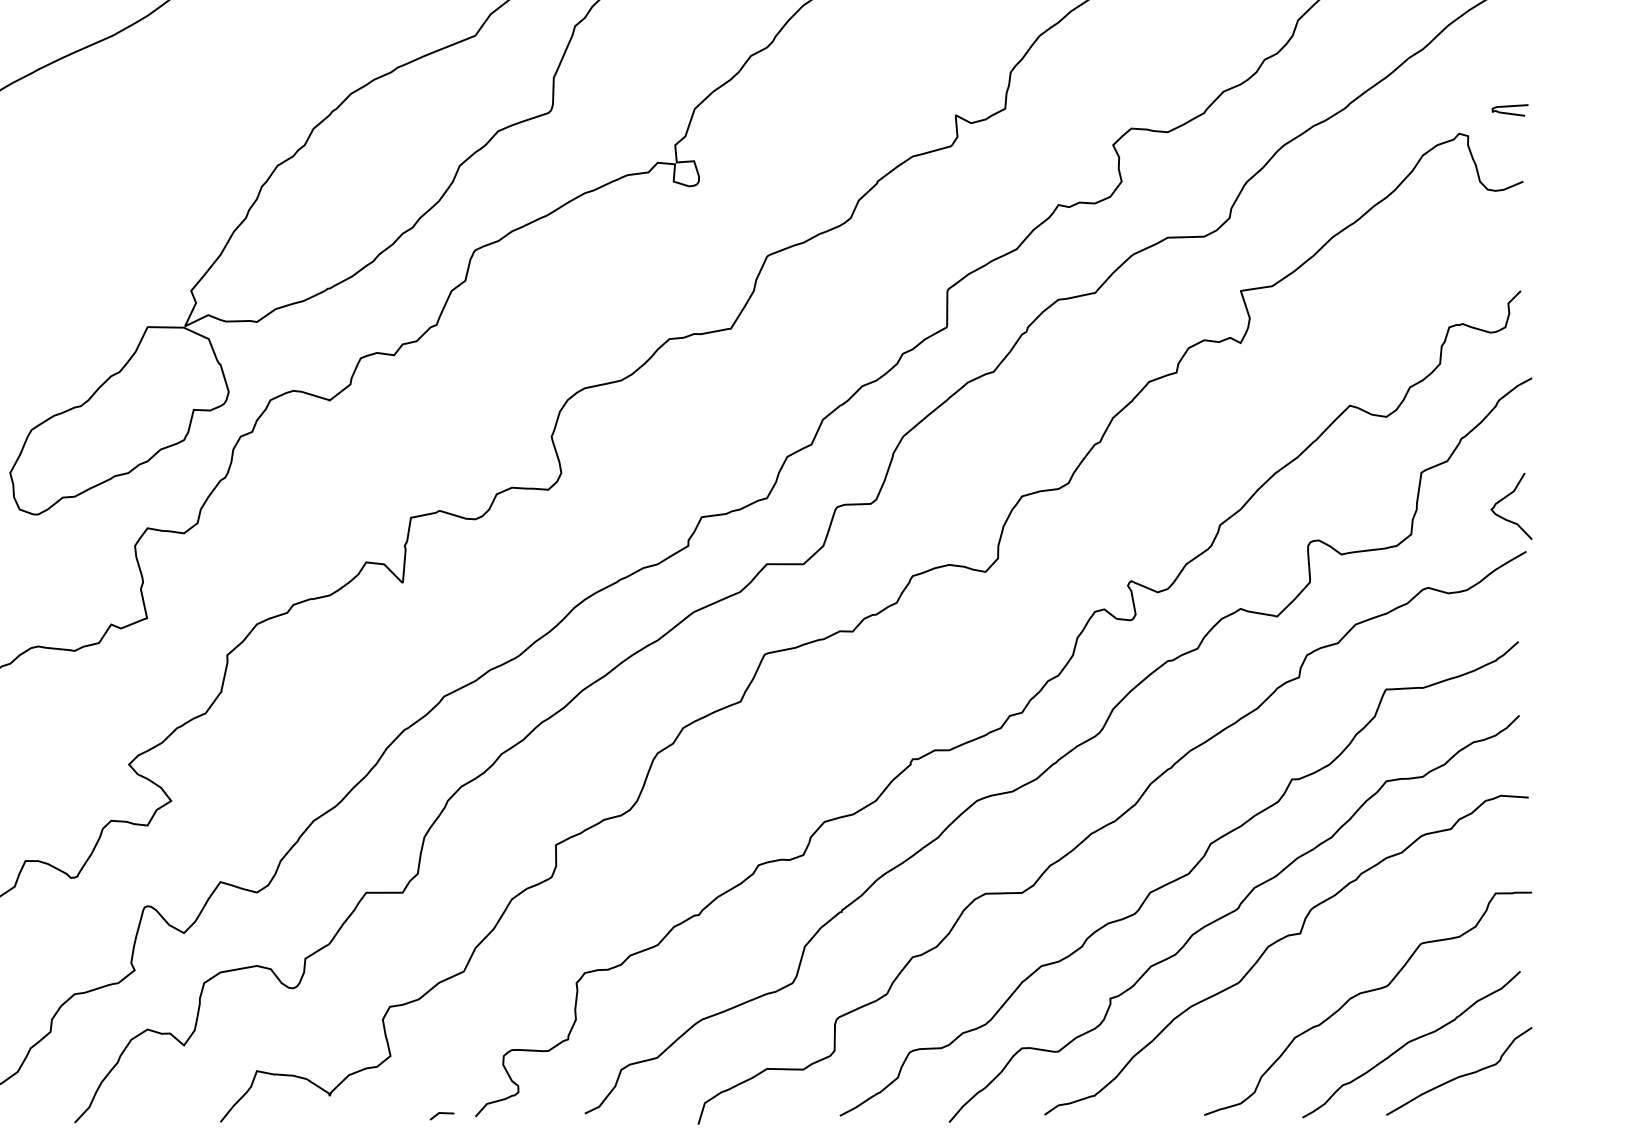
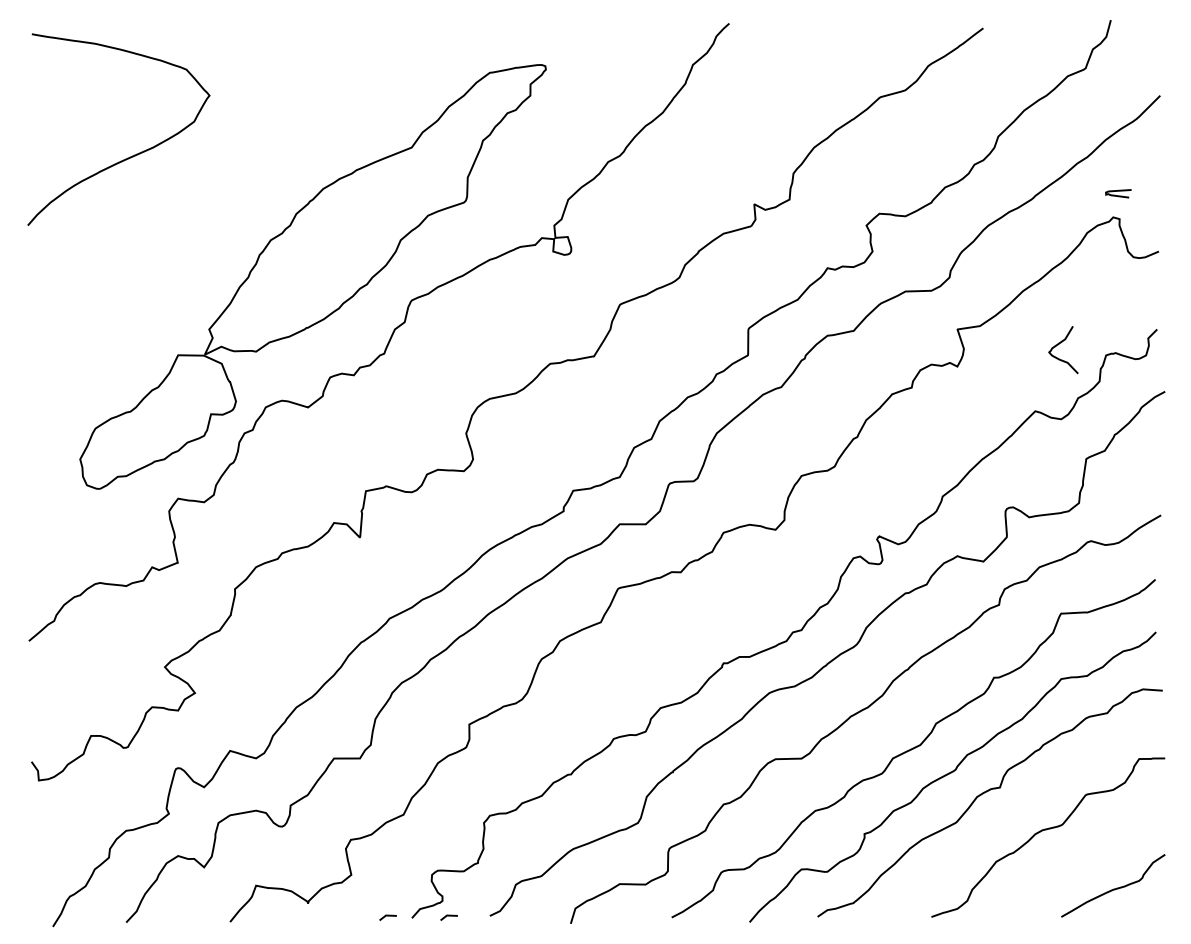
curve: (1510, 107) -> (1118, 191), moved
curve: (1504, 499) -> (1058, 345), moved
curve: (1410, 1042) -> (1078, 865), removed
line: (526, 1114) -> (448, 916), added

